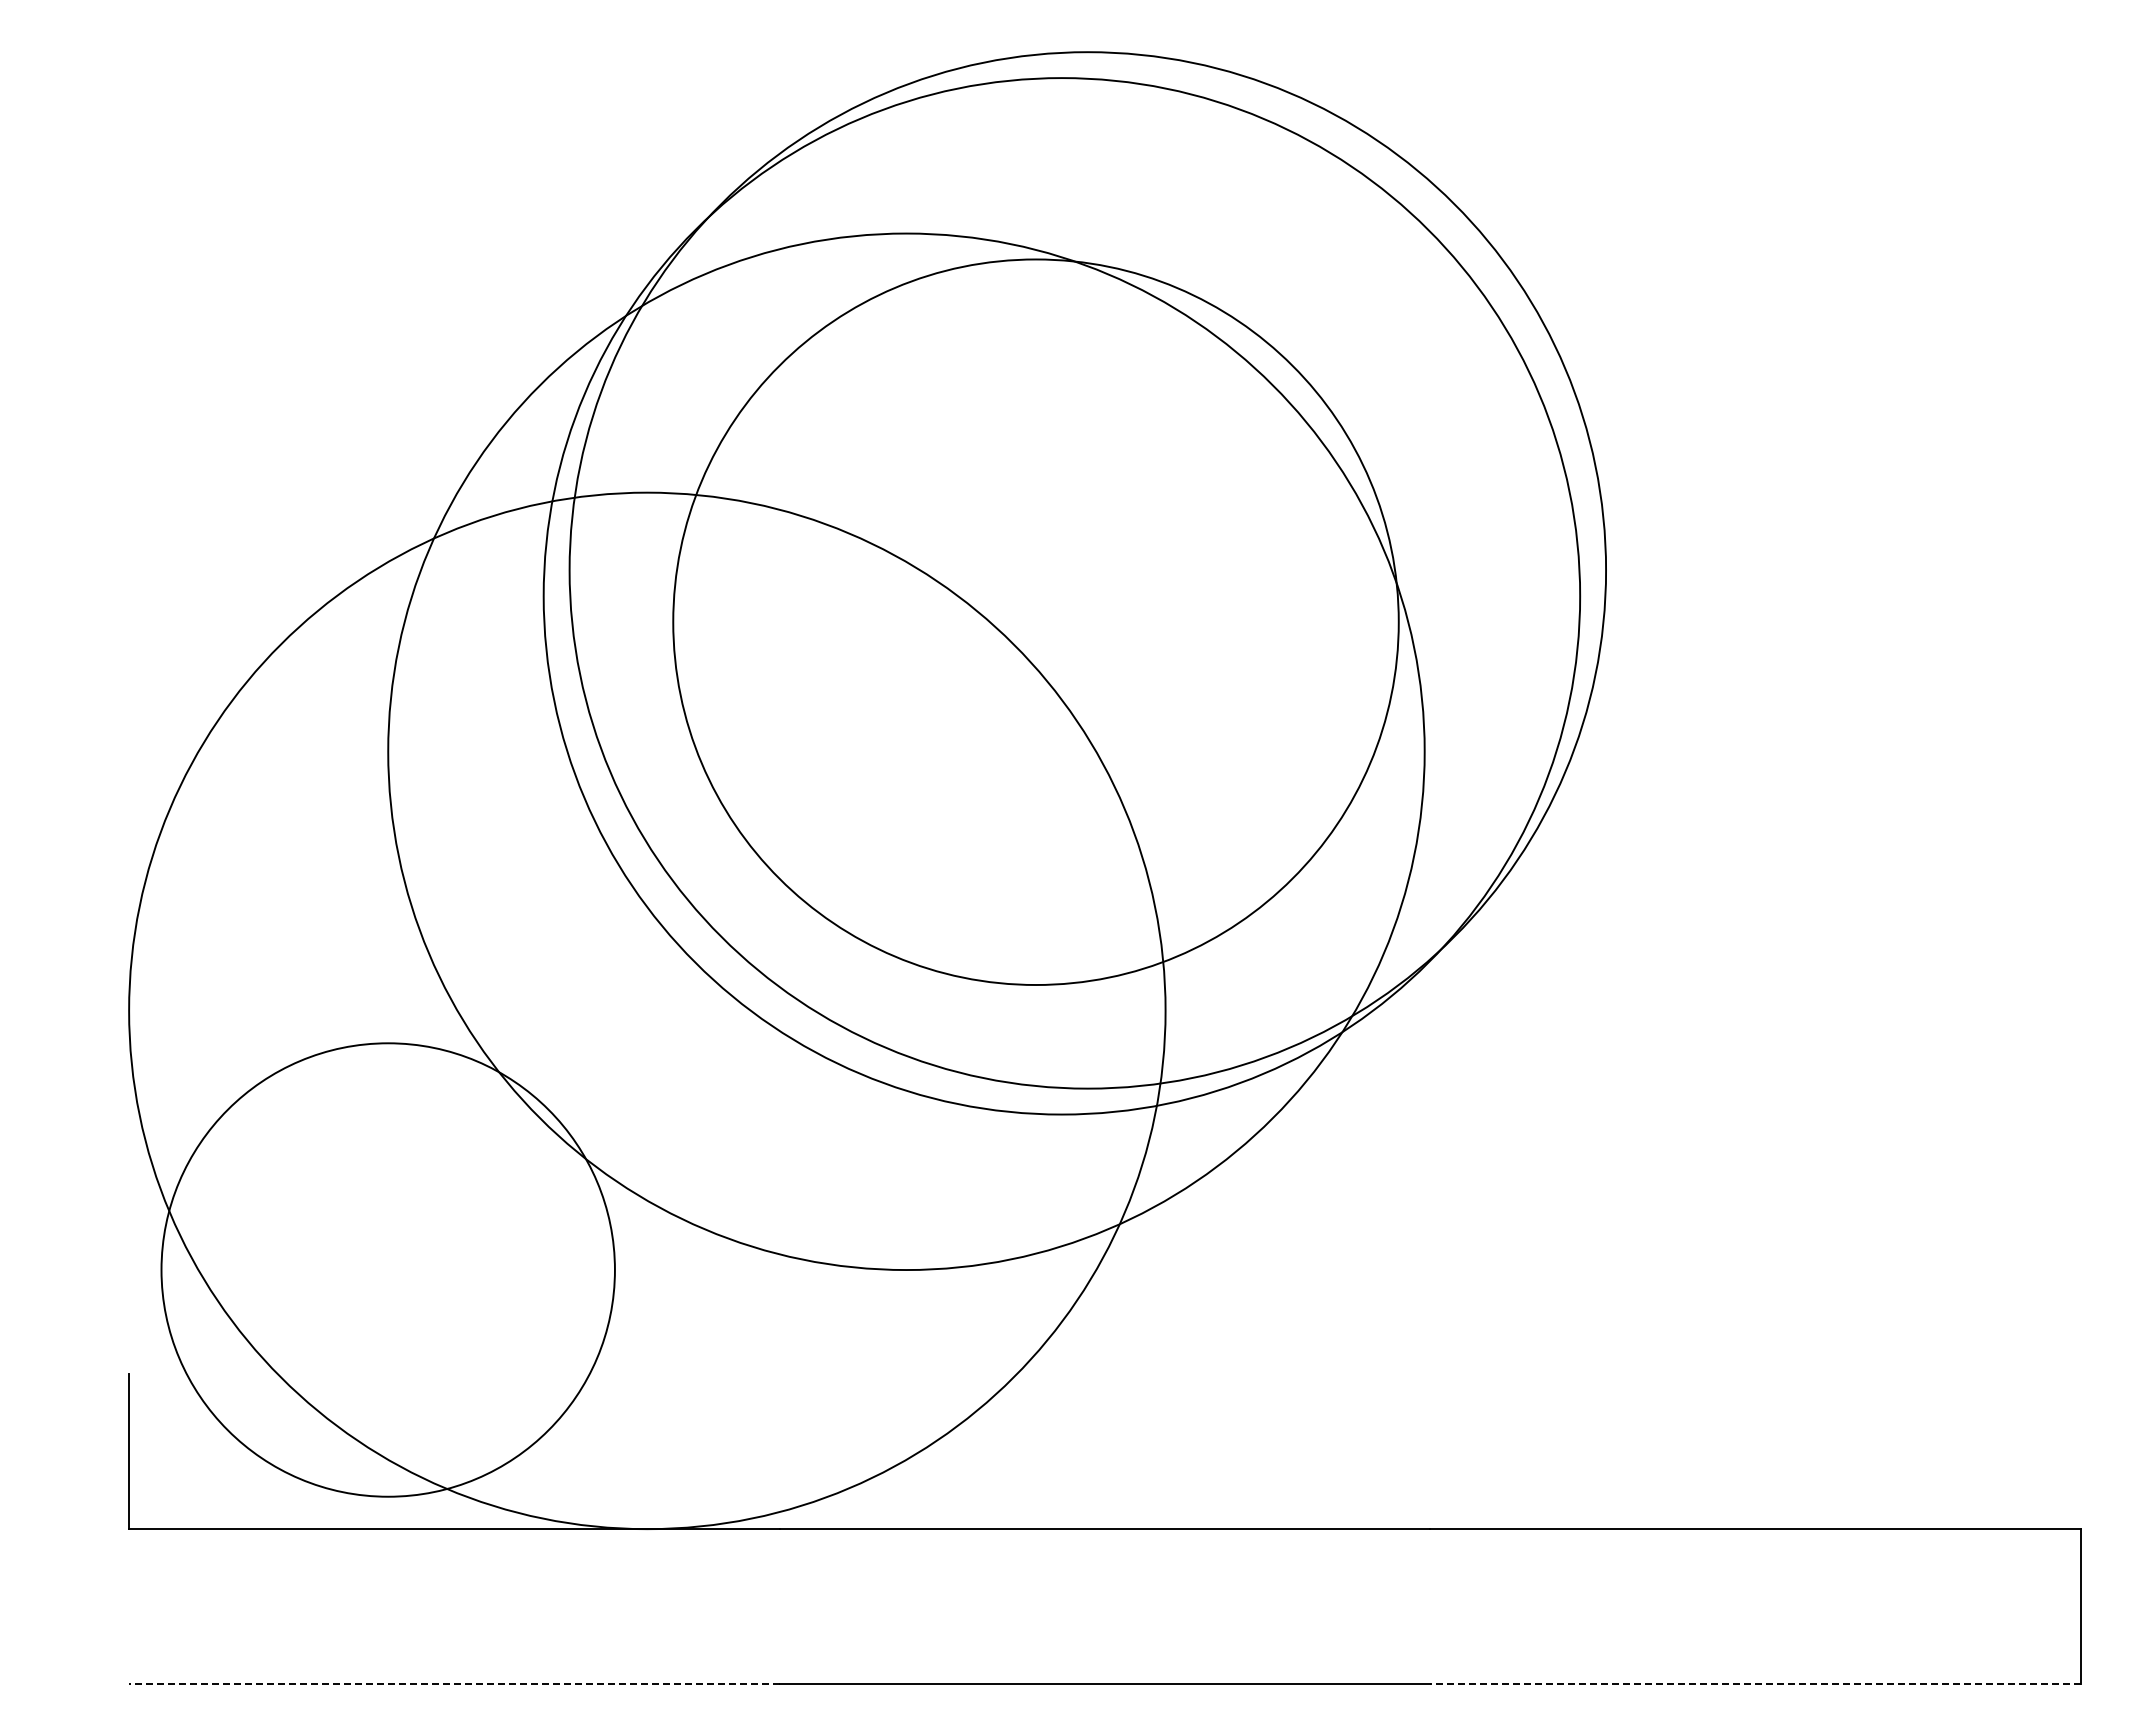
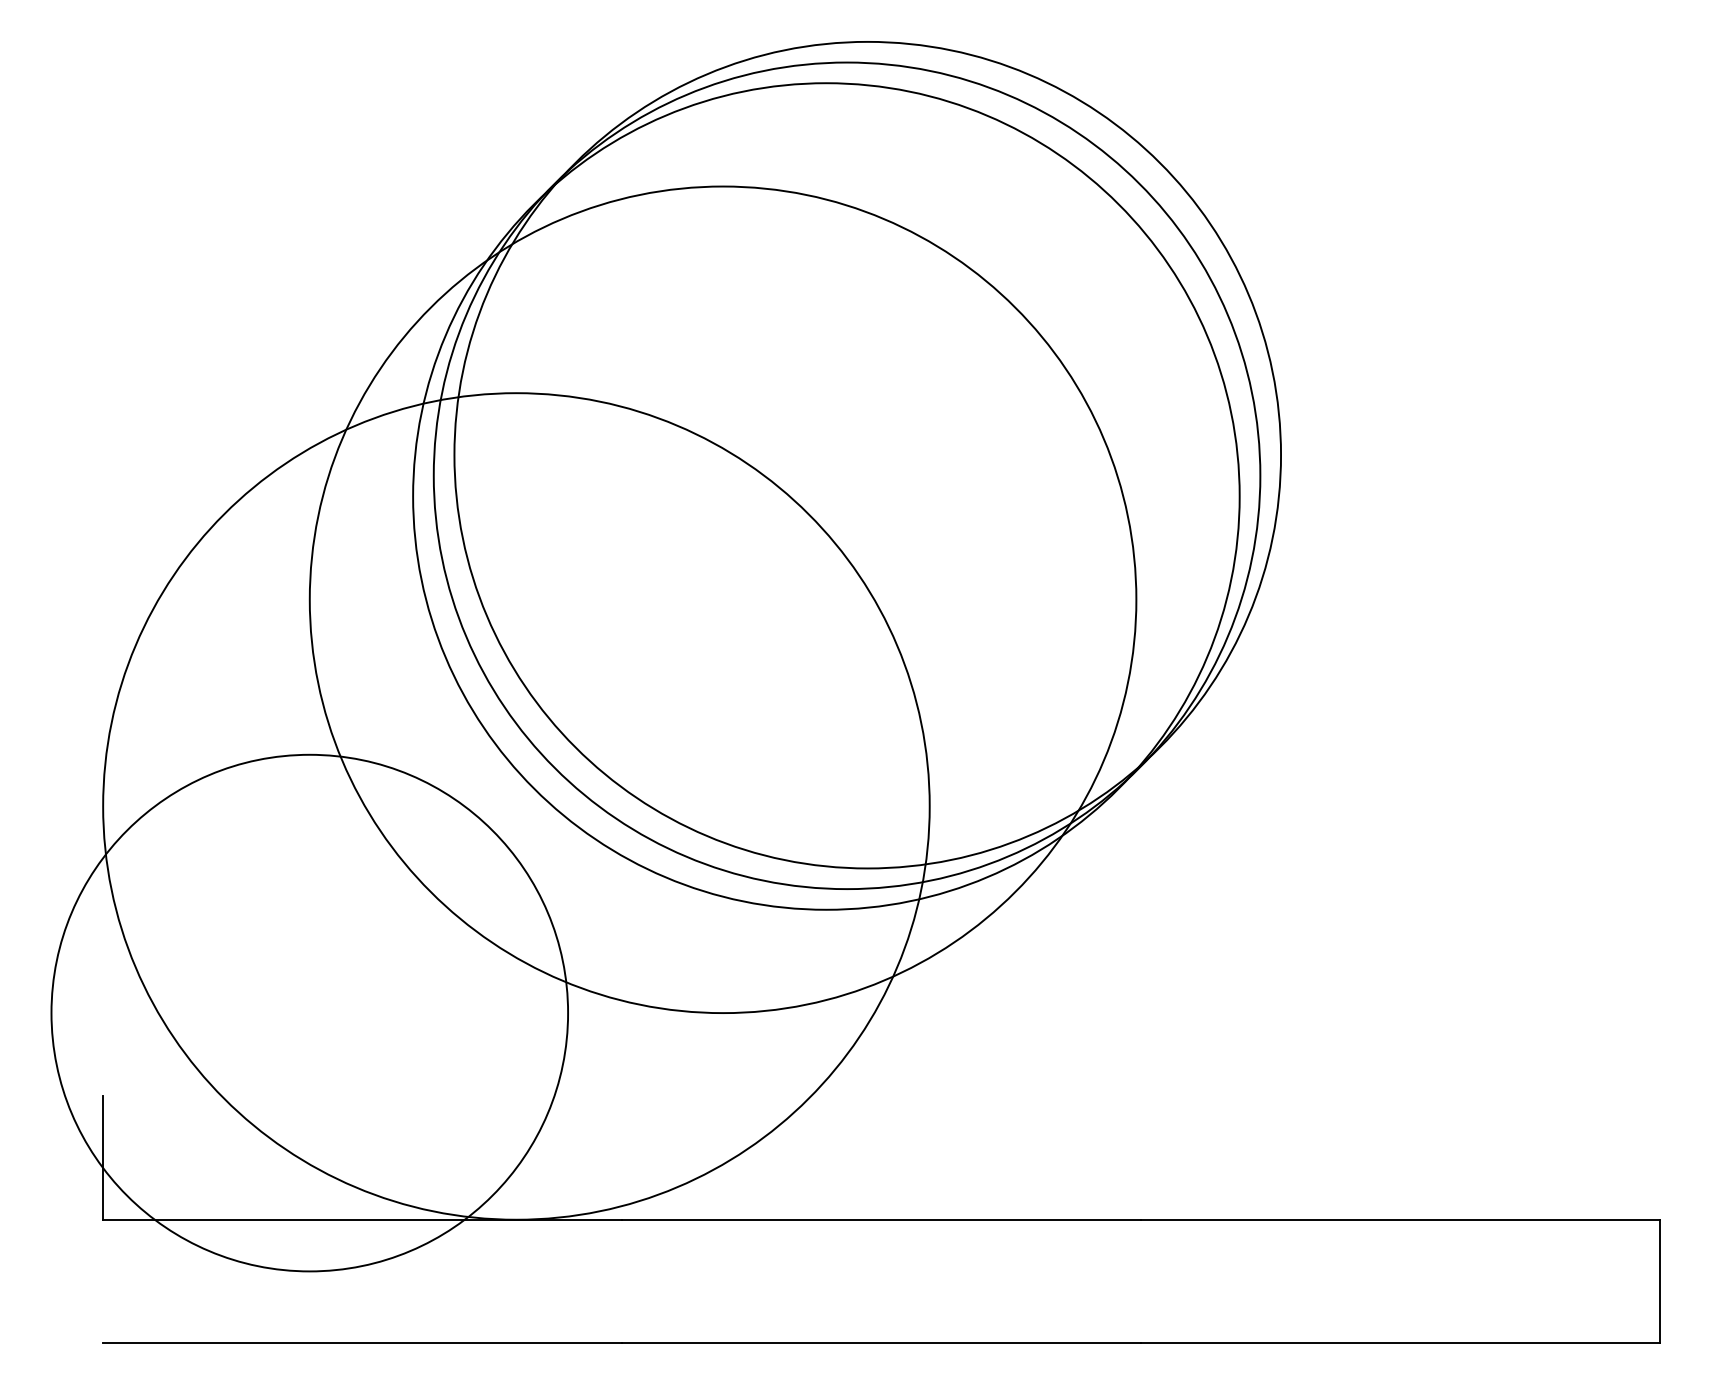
circle: (1035, 622) -> (825, 496), size x1.43
circle: (388, 1269) -> (310, 1012), size x1.43
line: (453, 1683) -> (361, 1342), dashed -> solid
line: (1754, 1683) -> (1399, 1342), dashed -> solid

